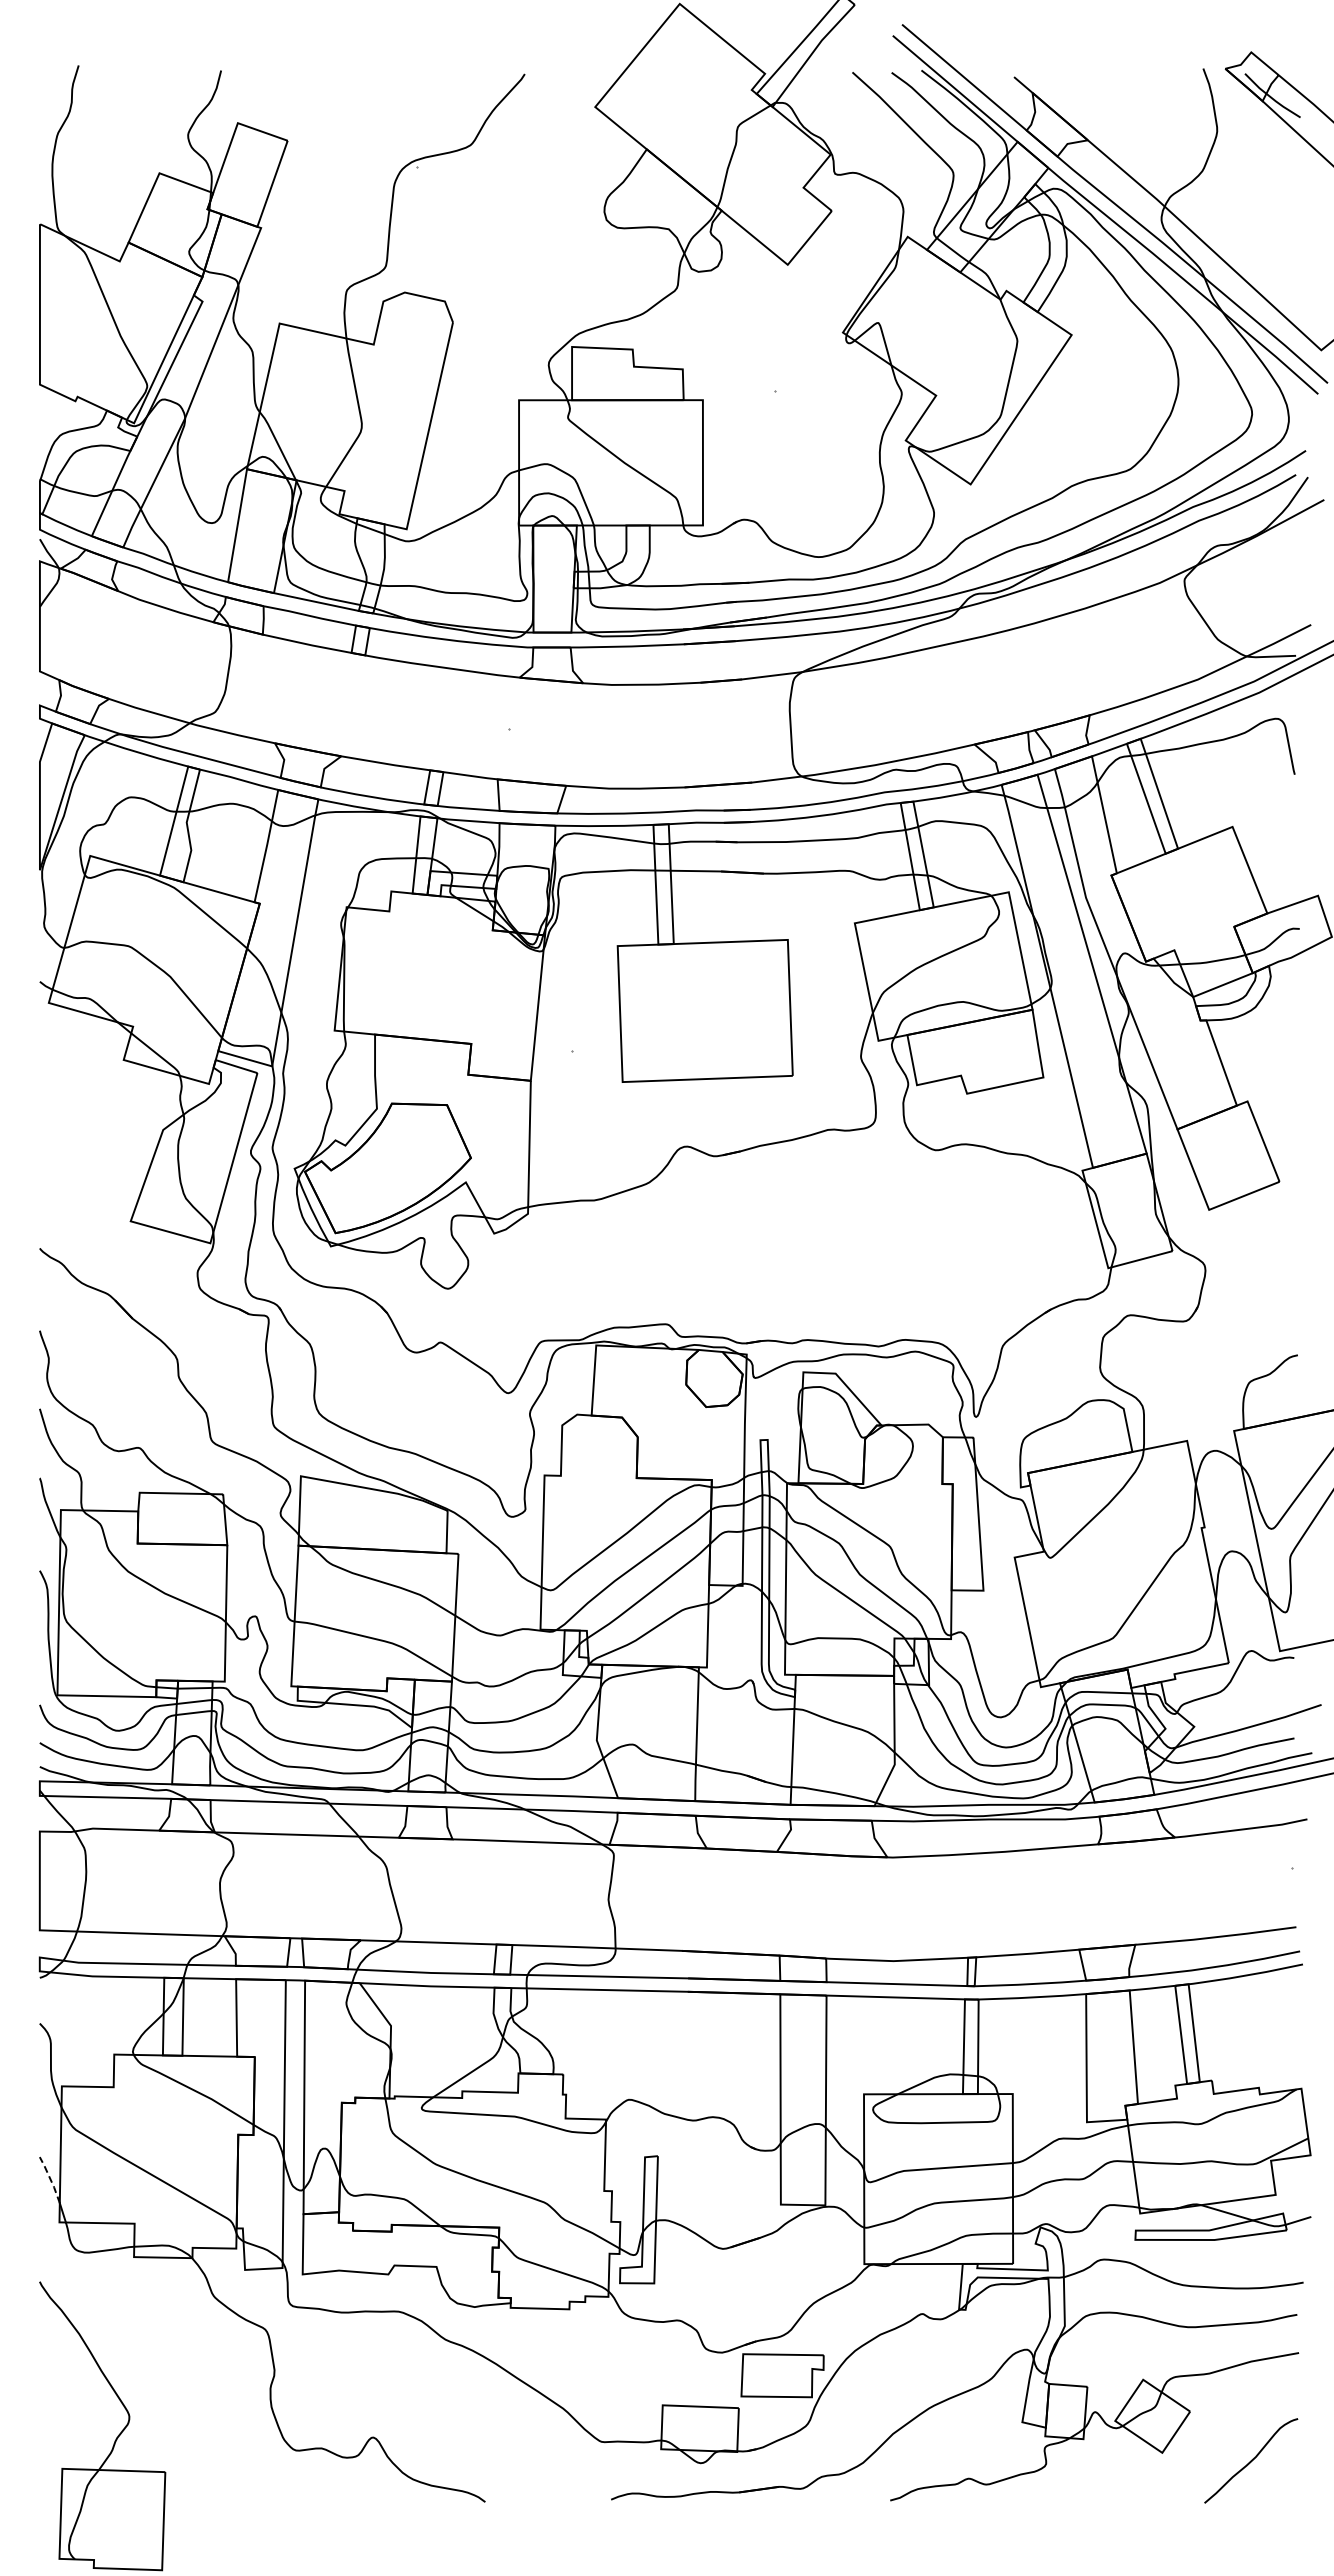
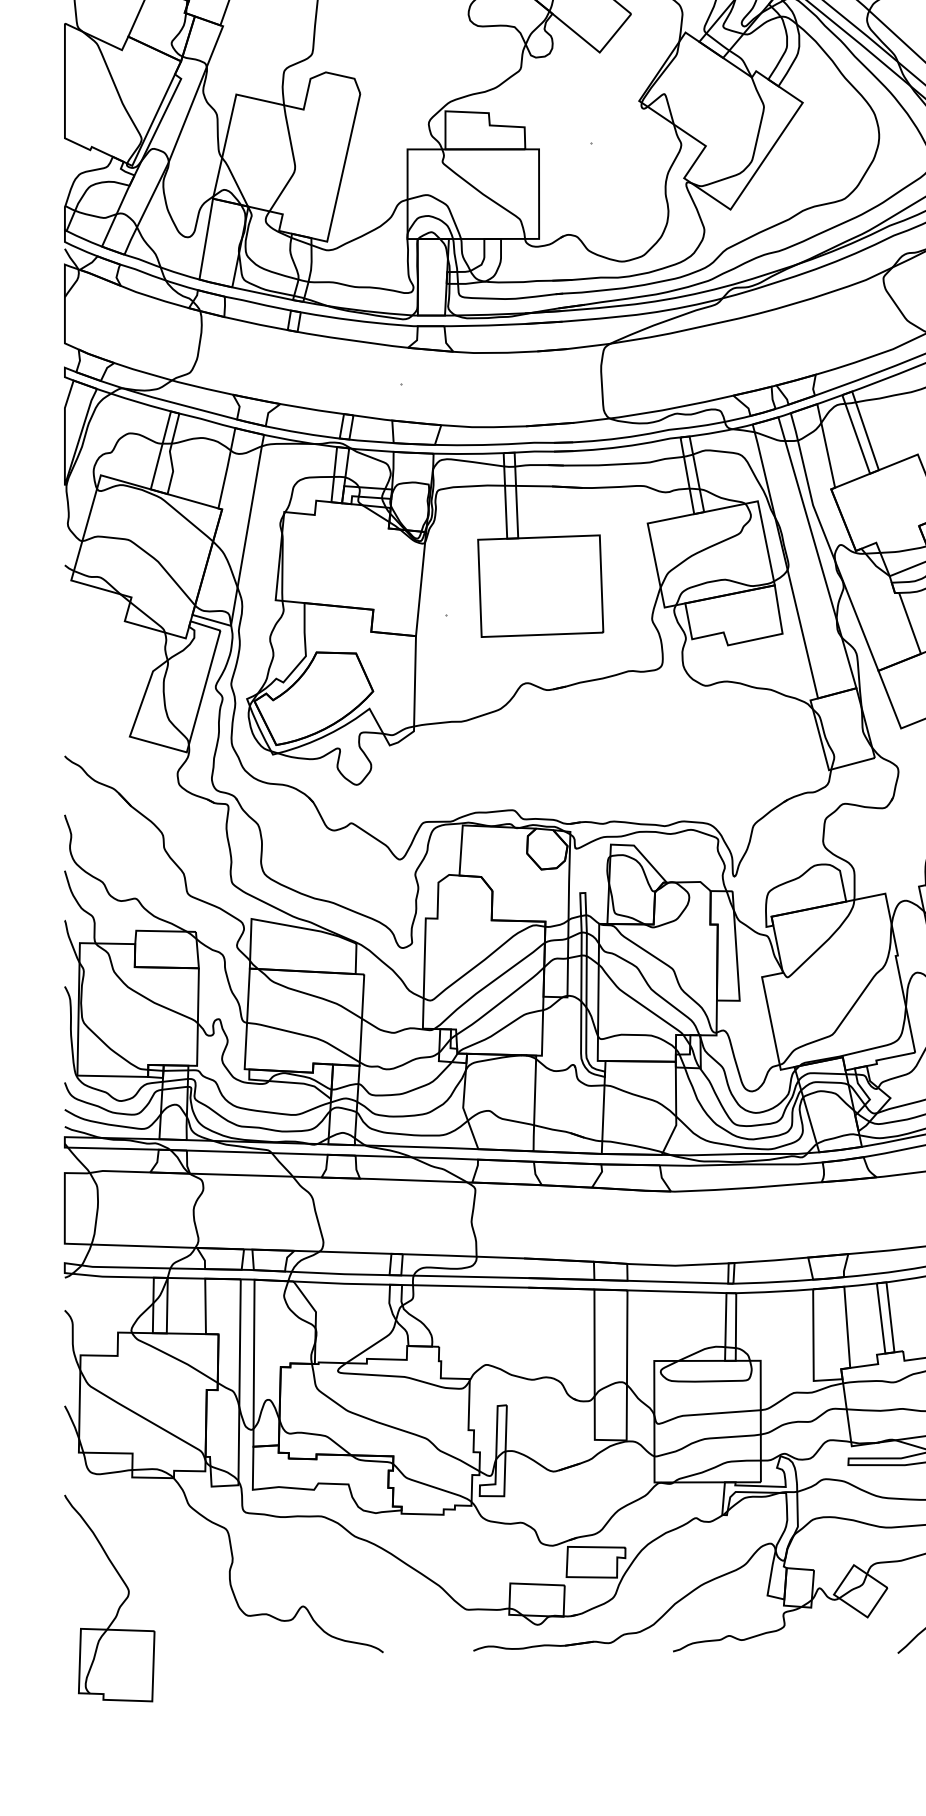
line: (50, 2179) -> (72, 1421), dashed -> solid

